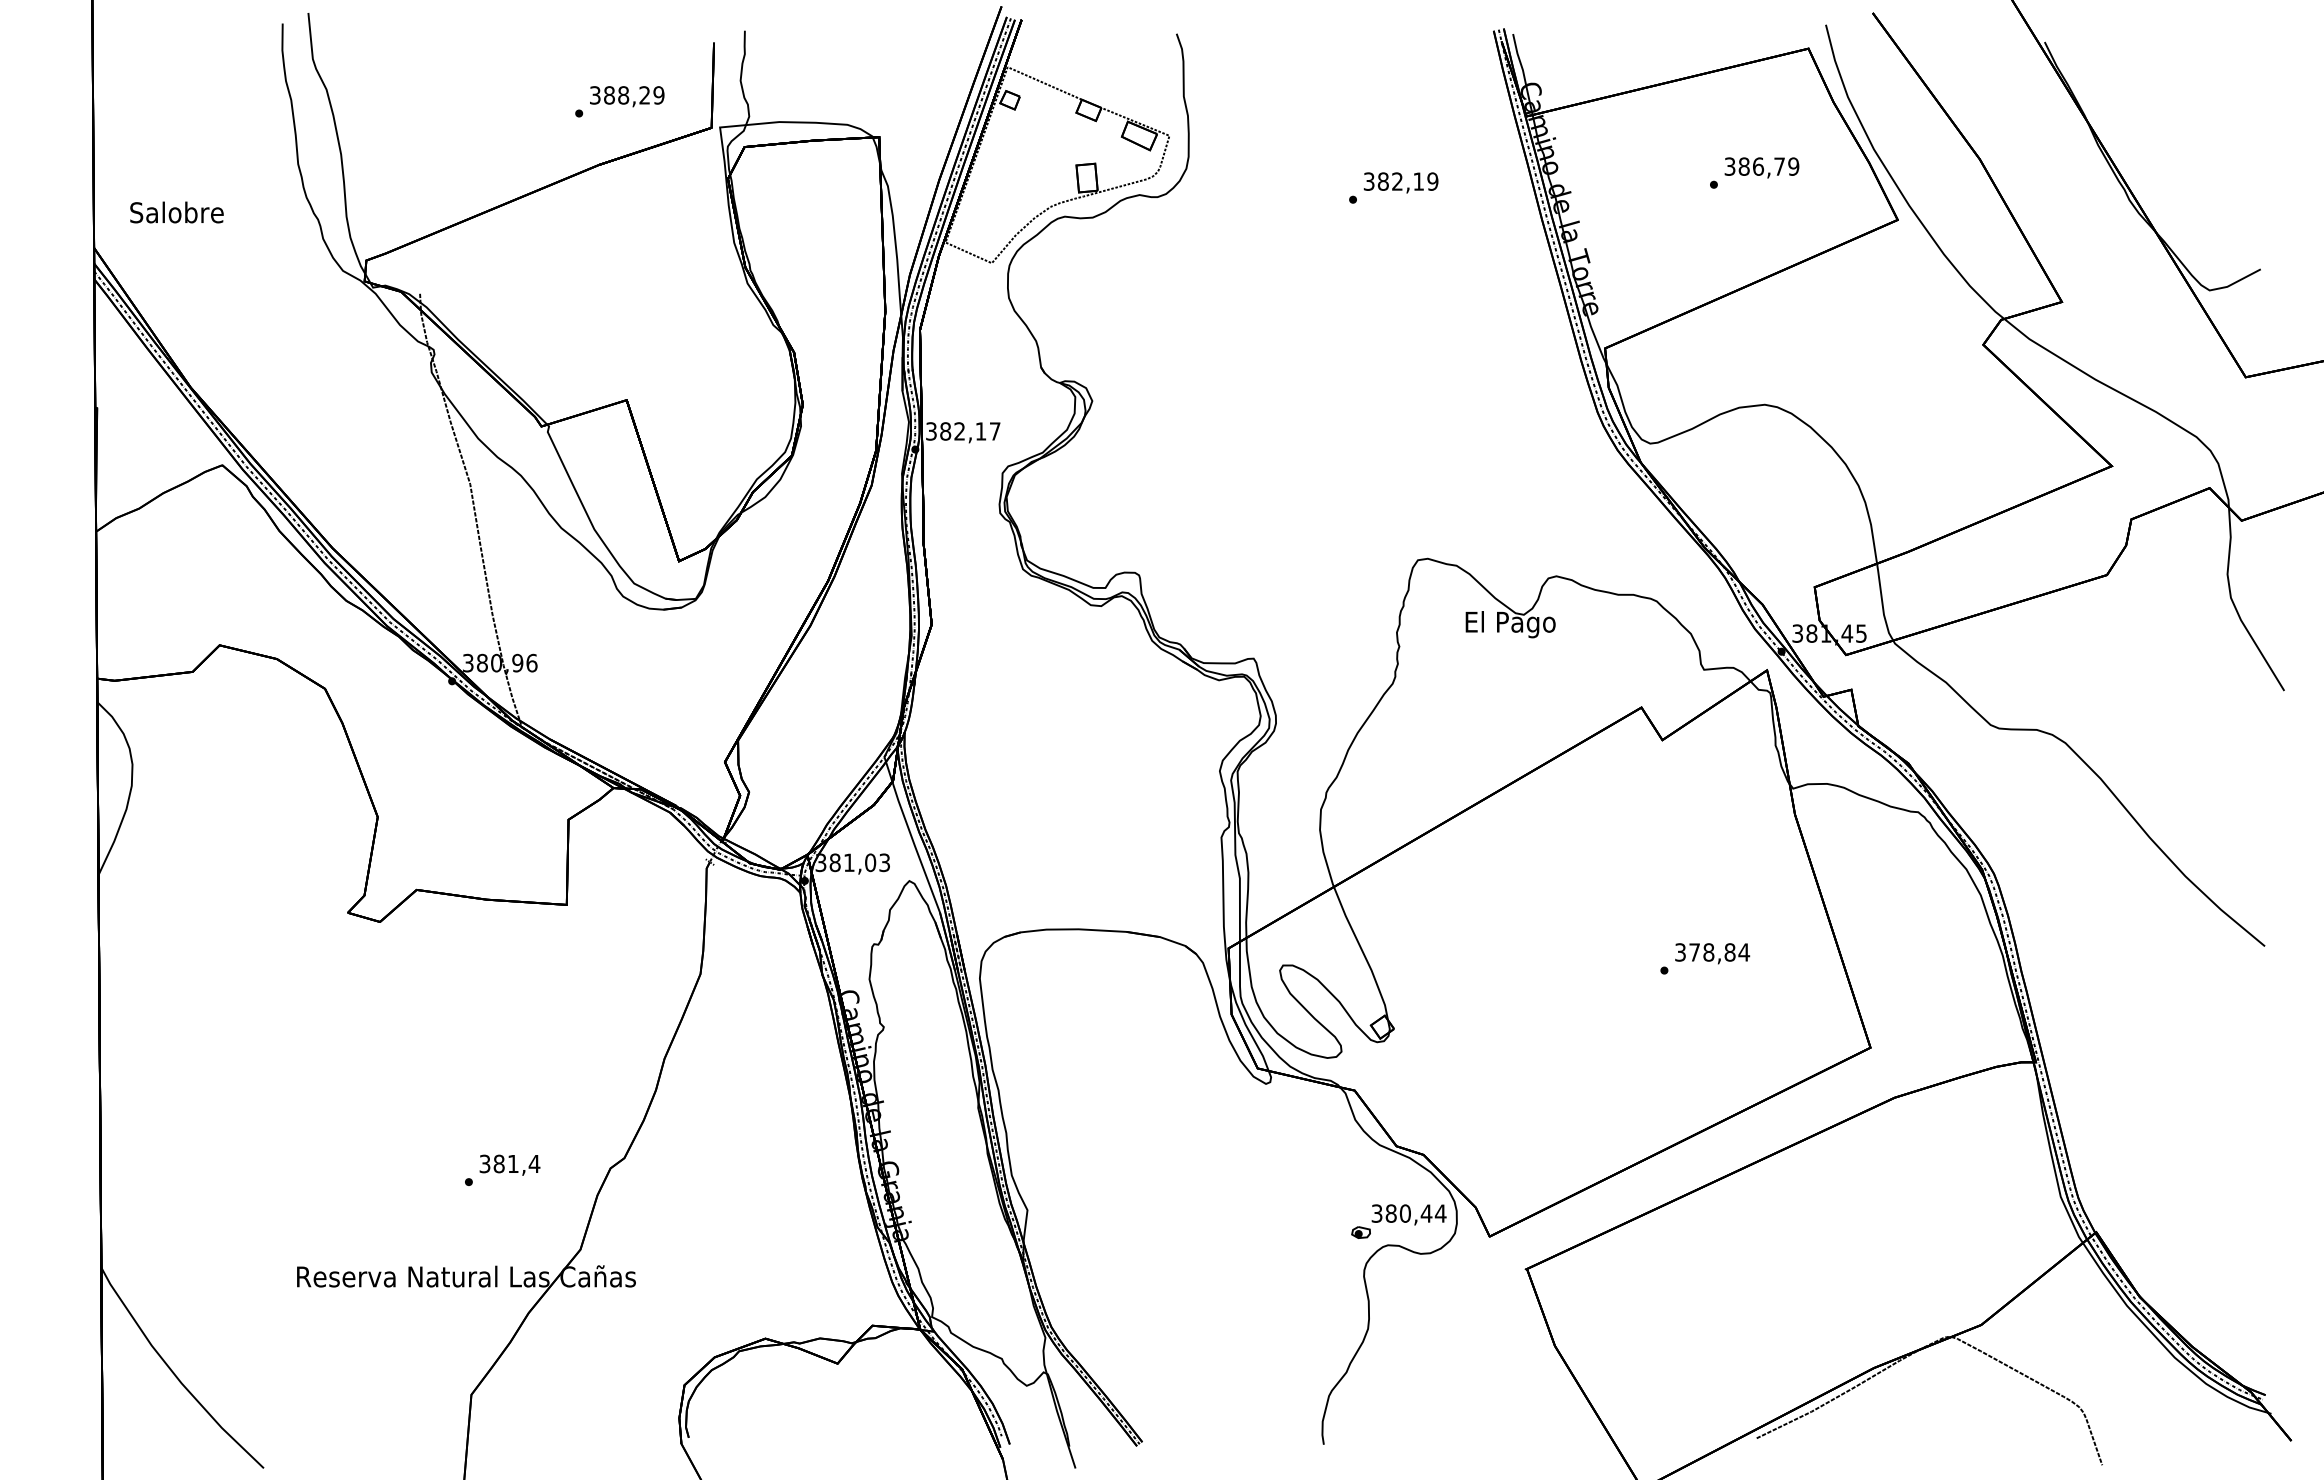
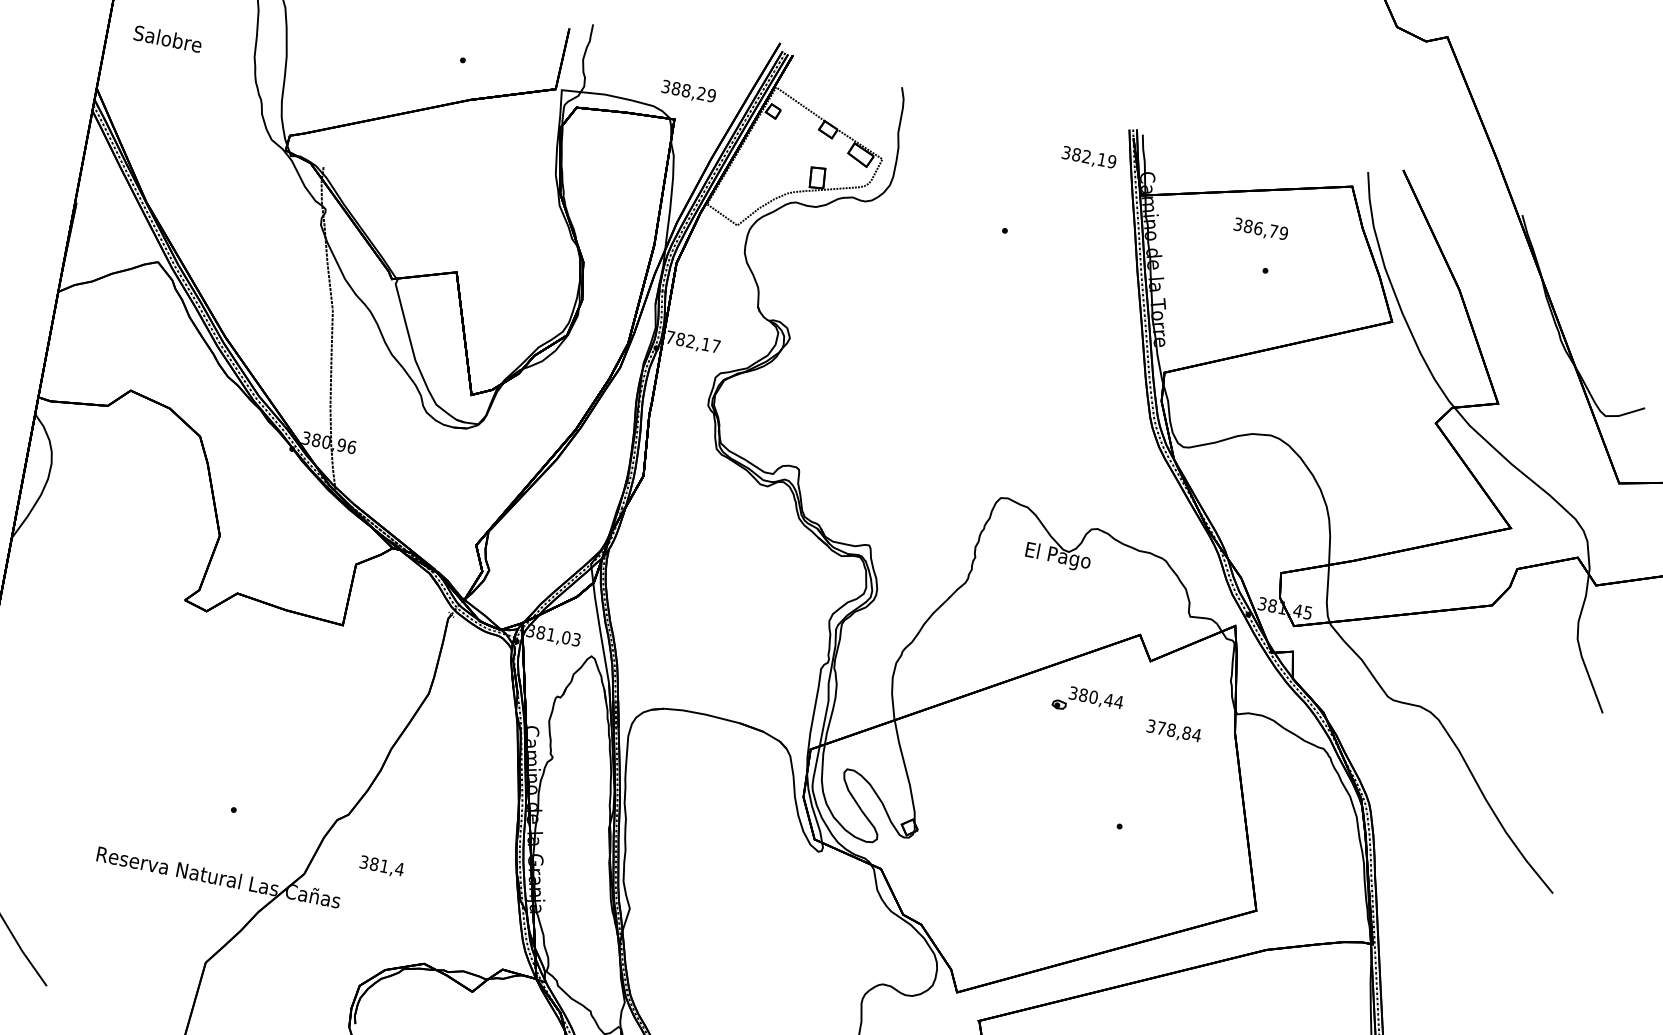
text: (627, 96) -> (688, 92), moved
text: (1761, 167) -> (1260, 229), moved
text: (1400, 182) -> (1088, 157), moved
text: (176, 212) -> (167, 38), moved
text: (931, 431) -> (670, 337), 382,17 -> 782,17
text: (1712, 953) -> (1173, 731), moved
text: (509, 1164) -> (381, 866), moved
part: (1398, 1221) -> (1087, 701), moved

